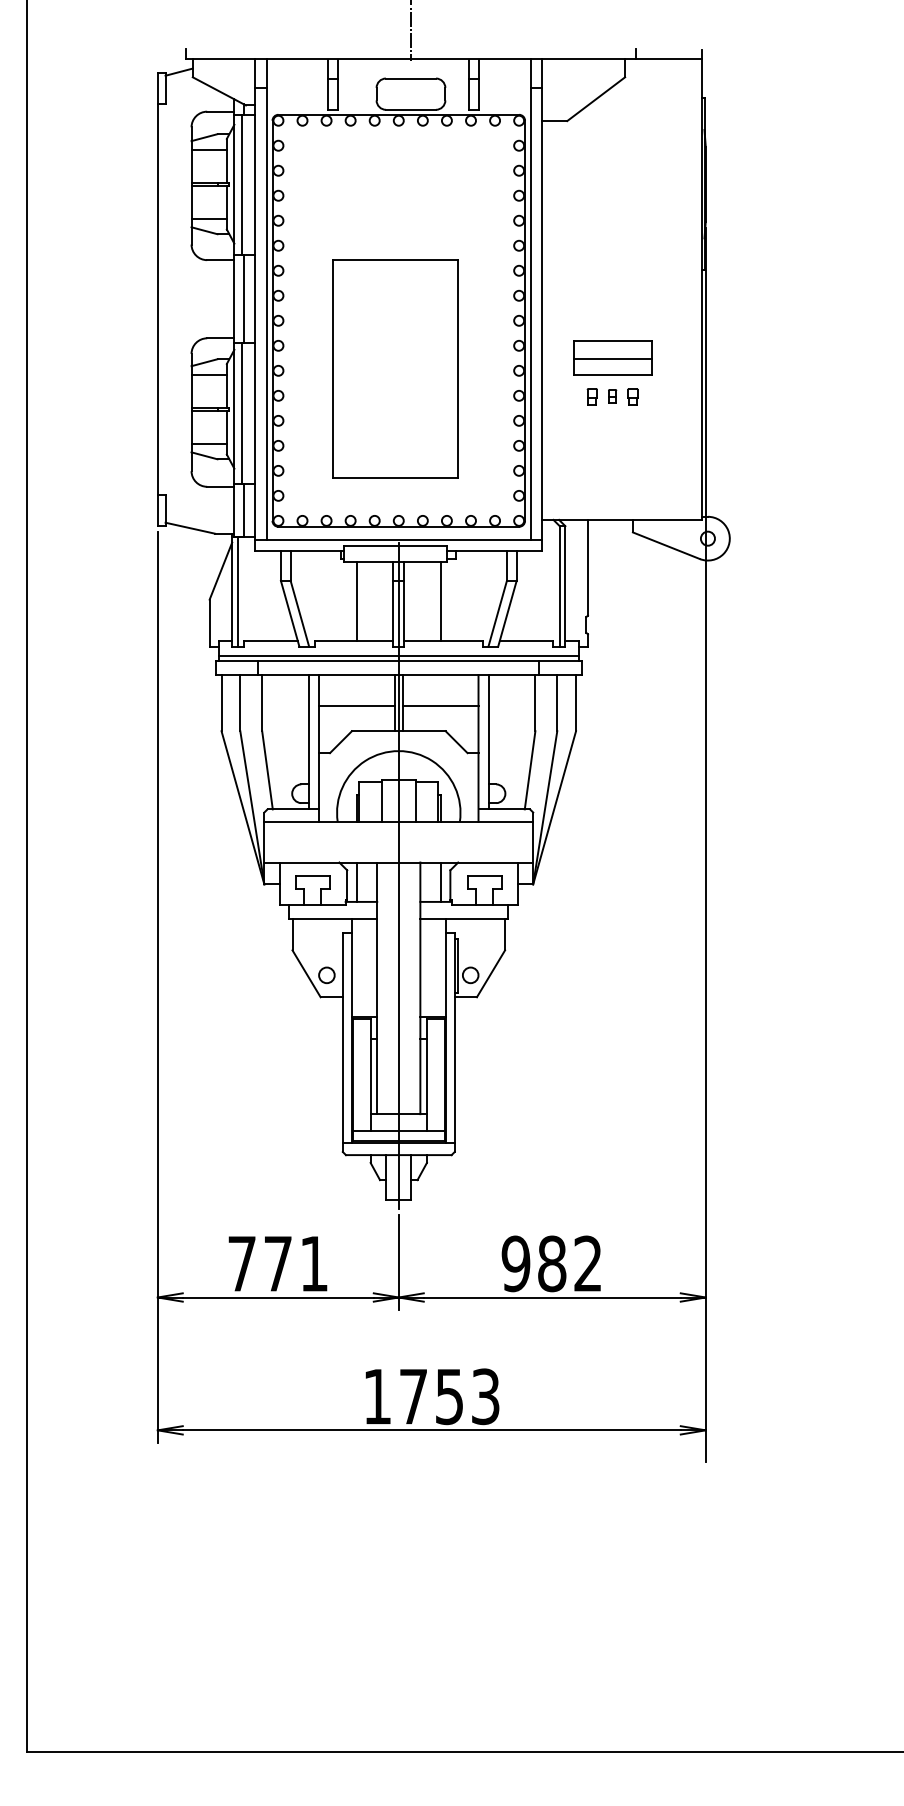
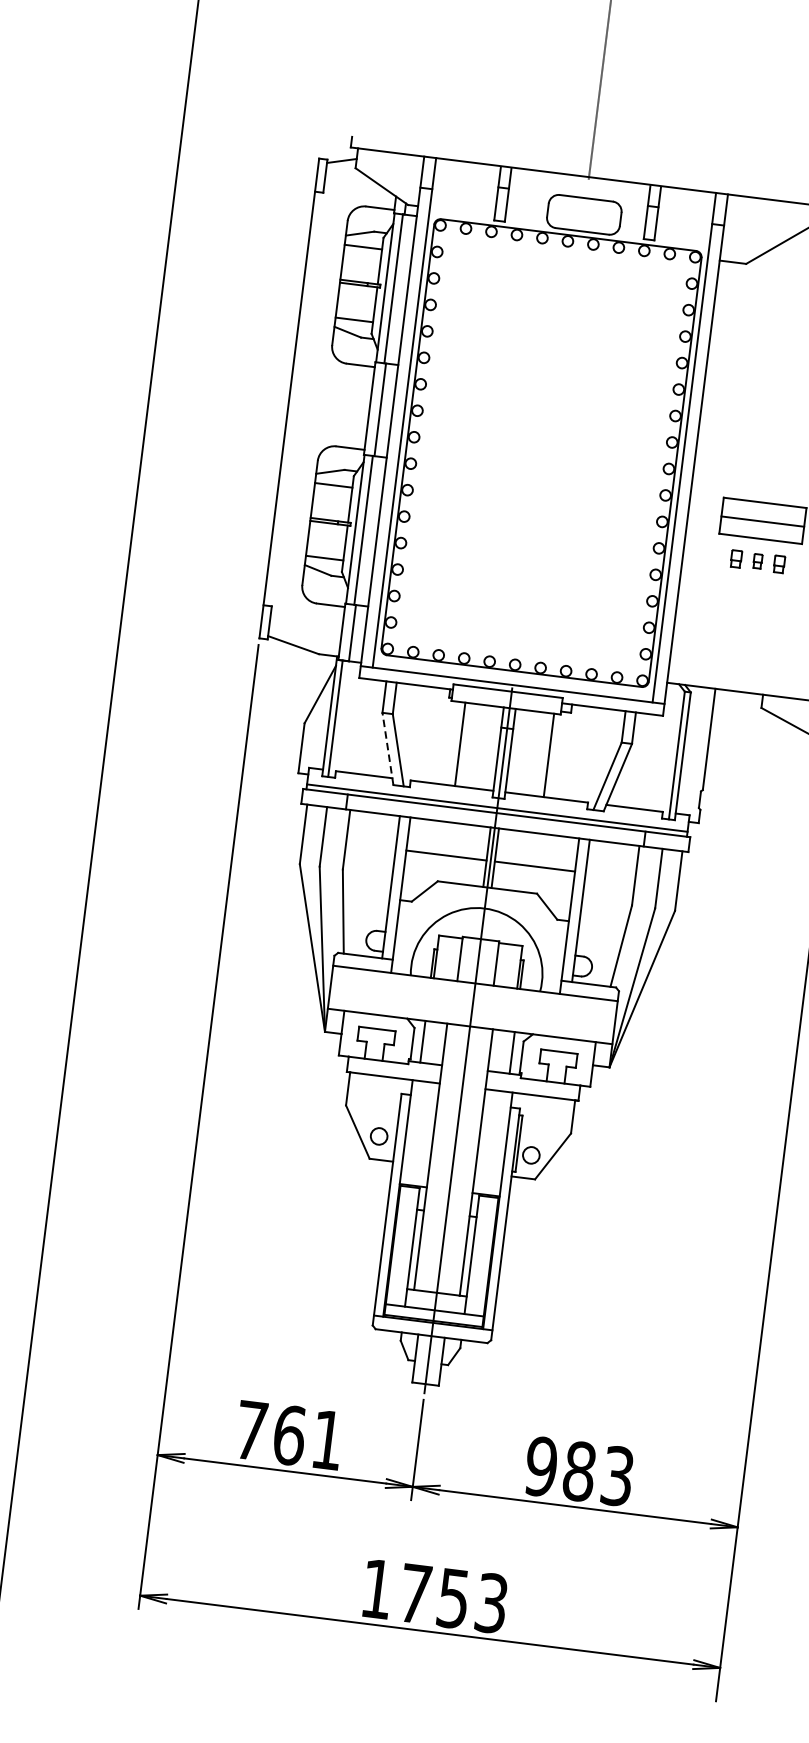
part: (395, 368) -> (531, 503), removed
line: (290, 613) -> (388, 748), solid -> dashed
text: (278, 1263) -> (289, 1435), 771 -> 761
text: (587, 1263) -> (616, 1475), 982 -> 983

